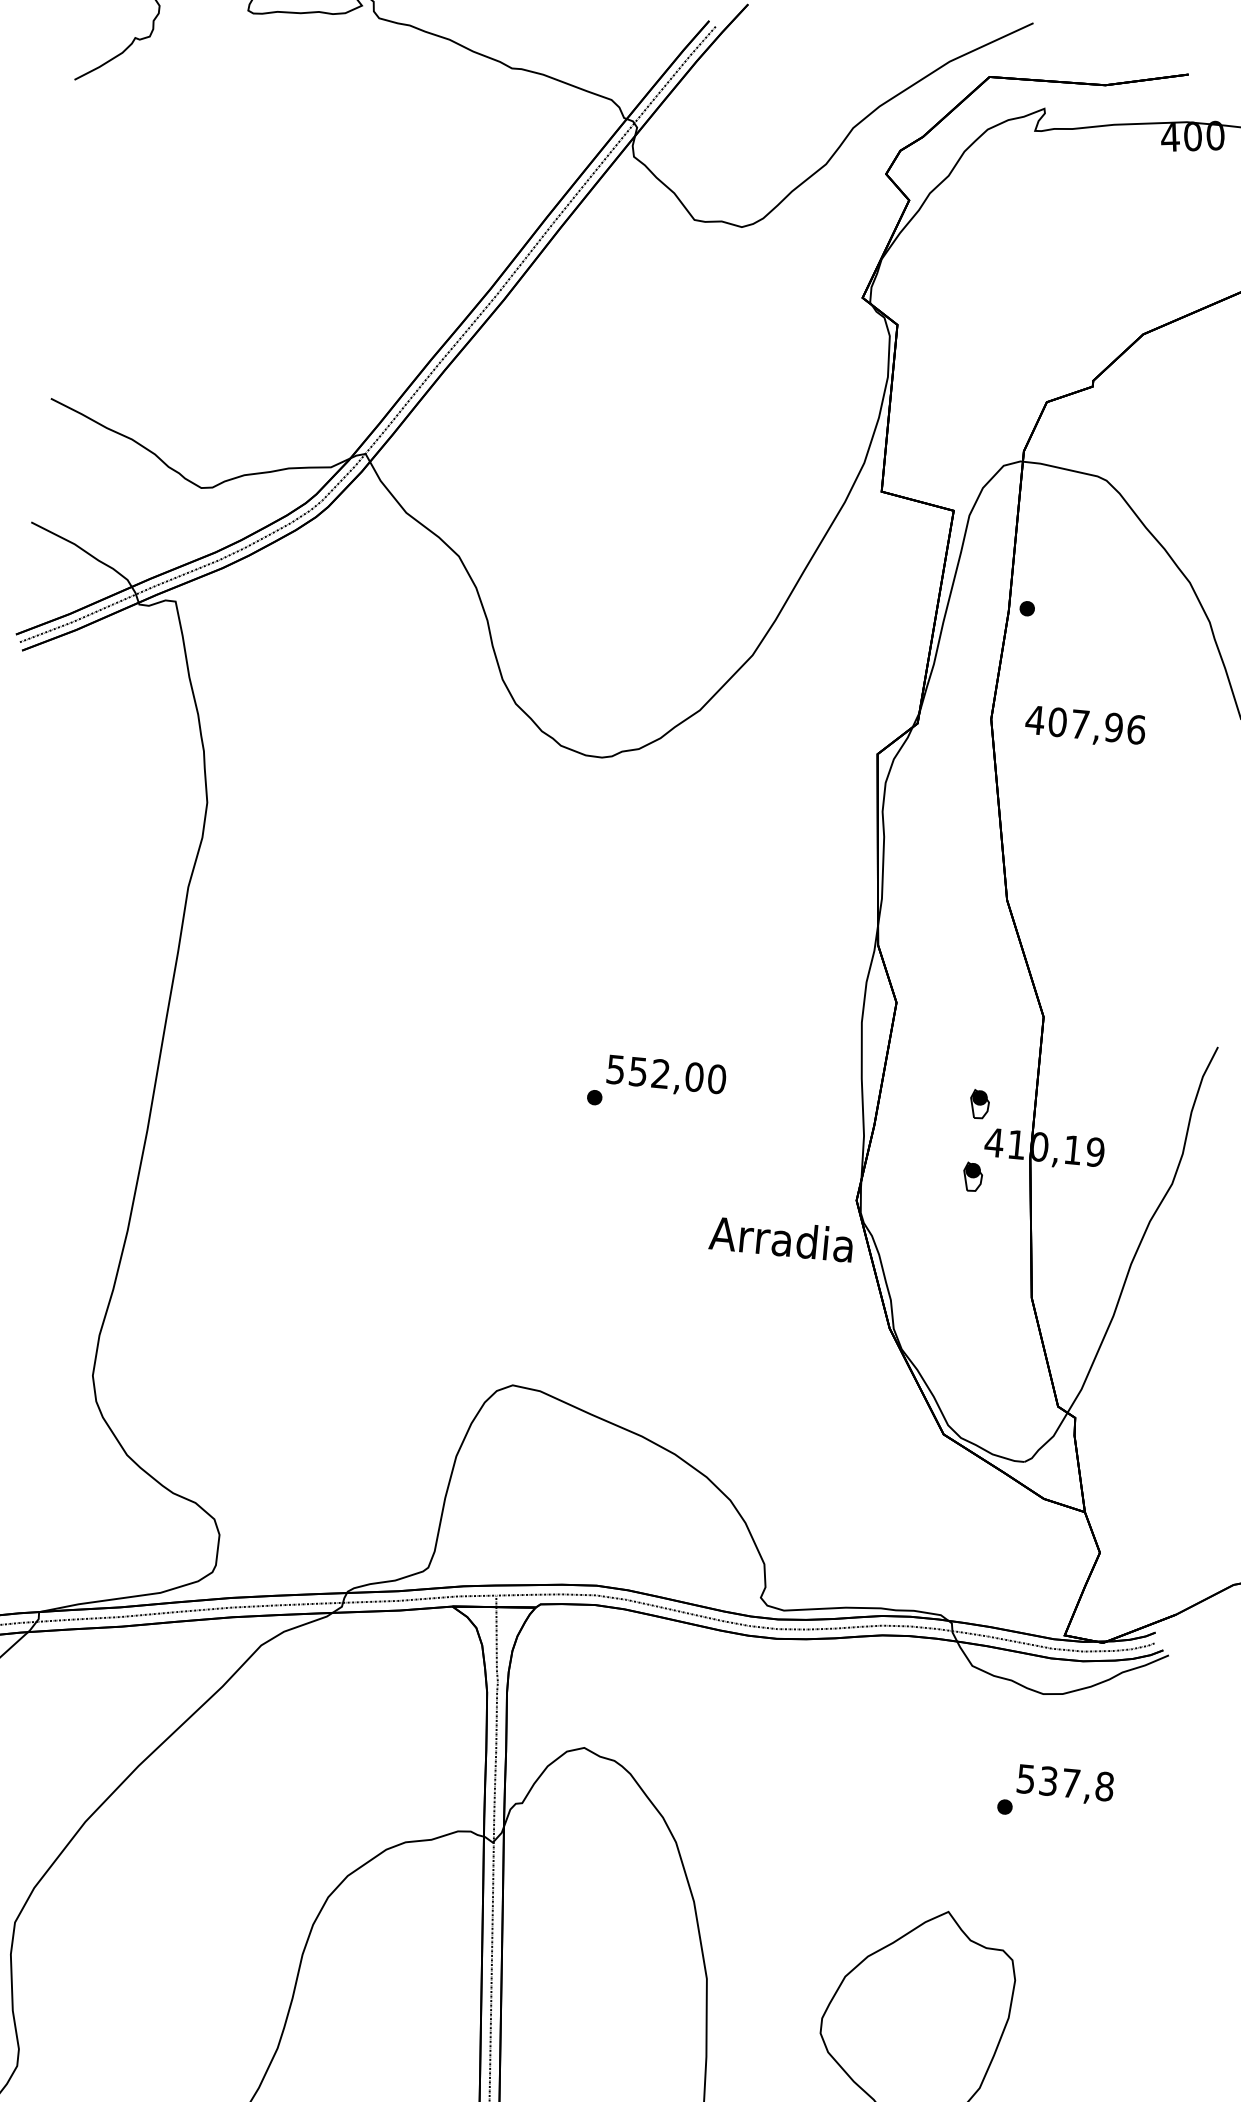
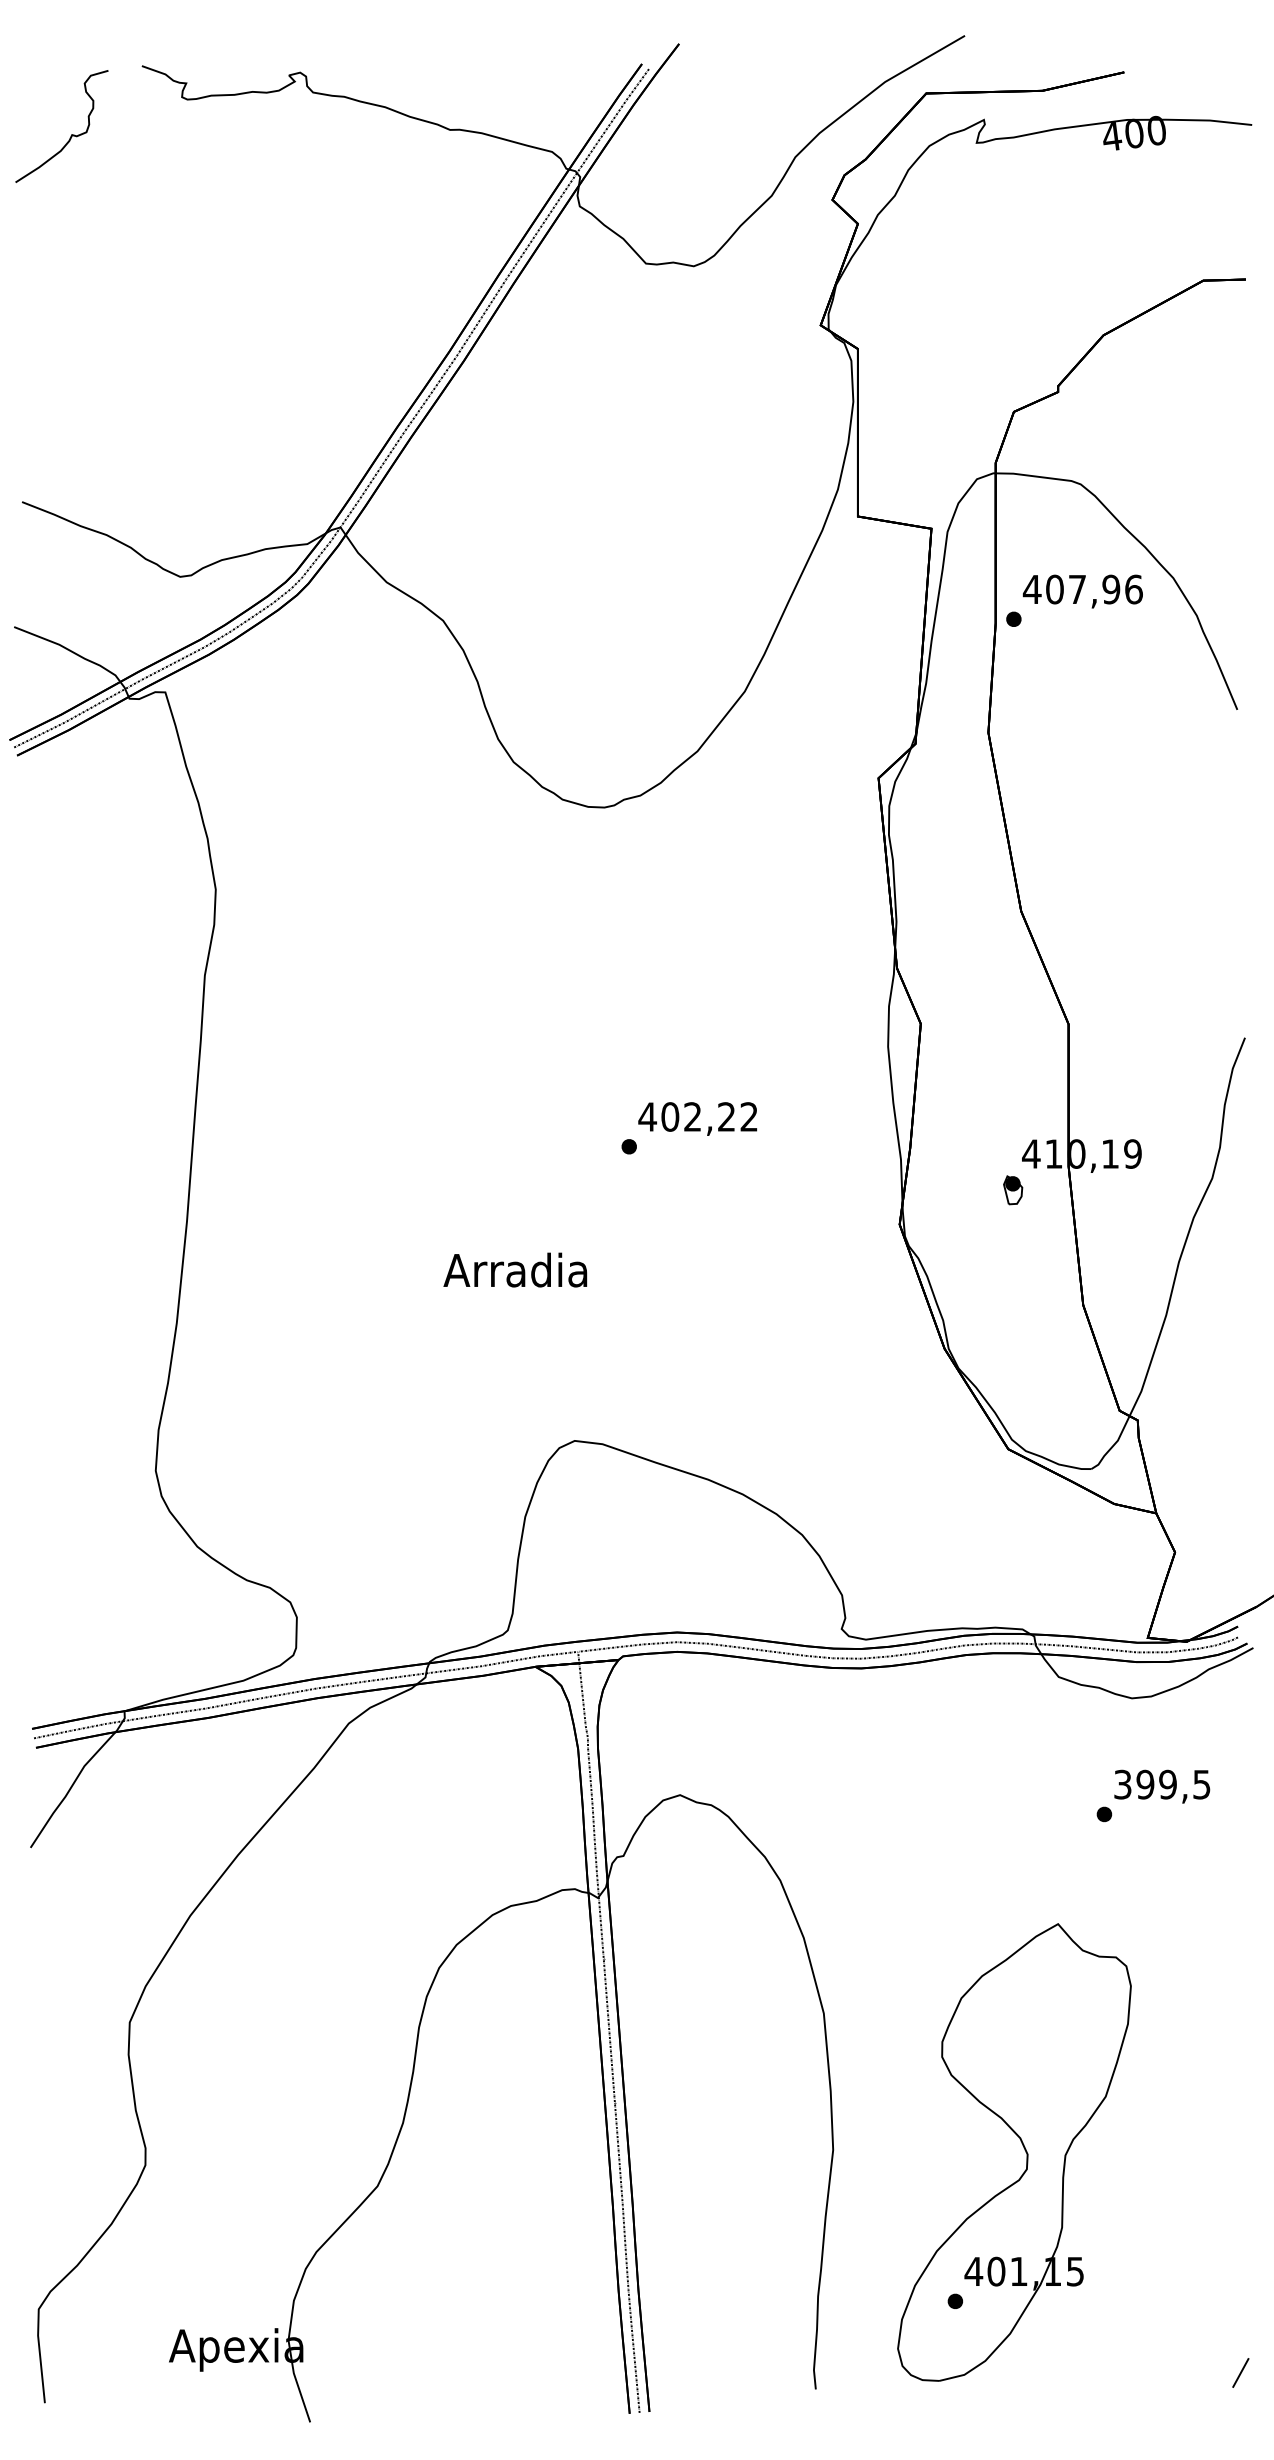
text: (1085, 726) -> (1082, 591), moved
text: (666, 1074) -> (698, 1116), 552,00 -> 402,22
part: (980, 1104) -> (1013, 1117), removed
text: (781, 1238) -> (515, 1269), moved
text: (1065, 1782) -> (1162, 1784), 537,8 -> 399,5

